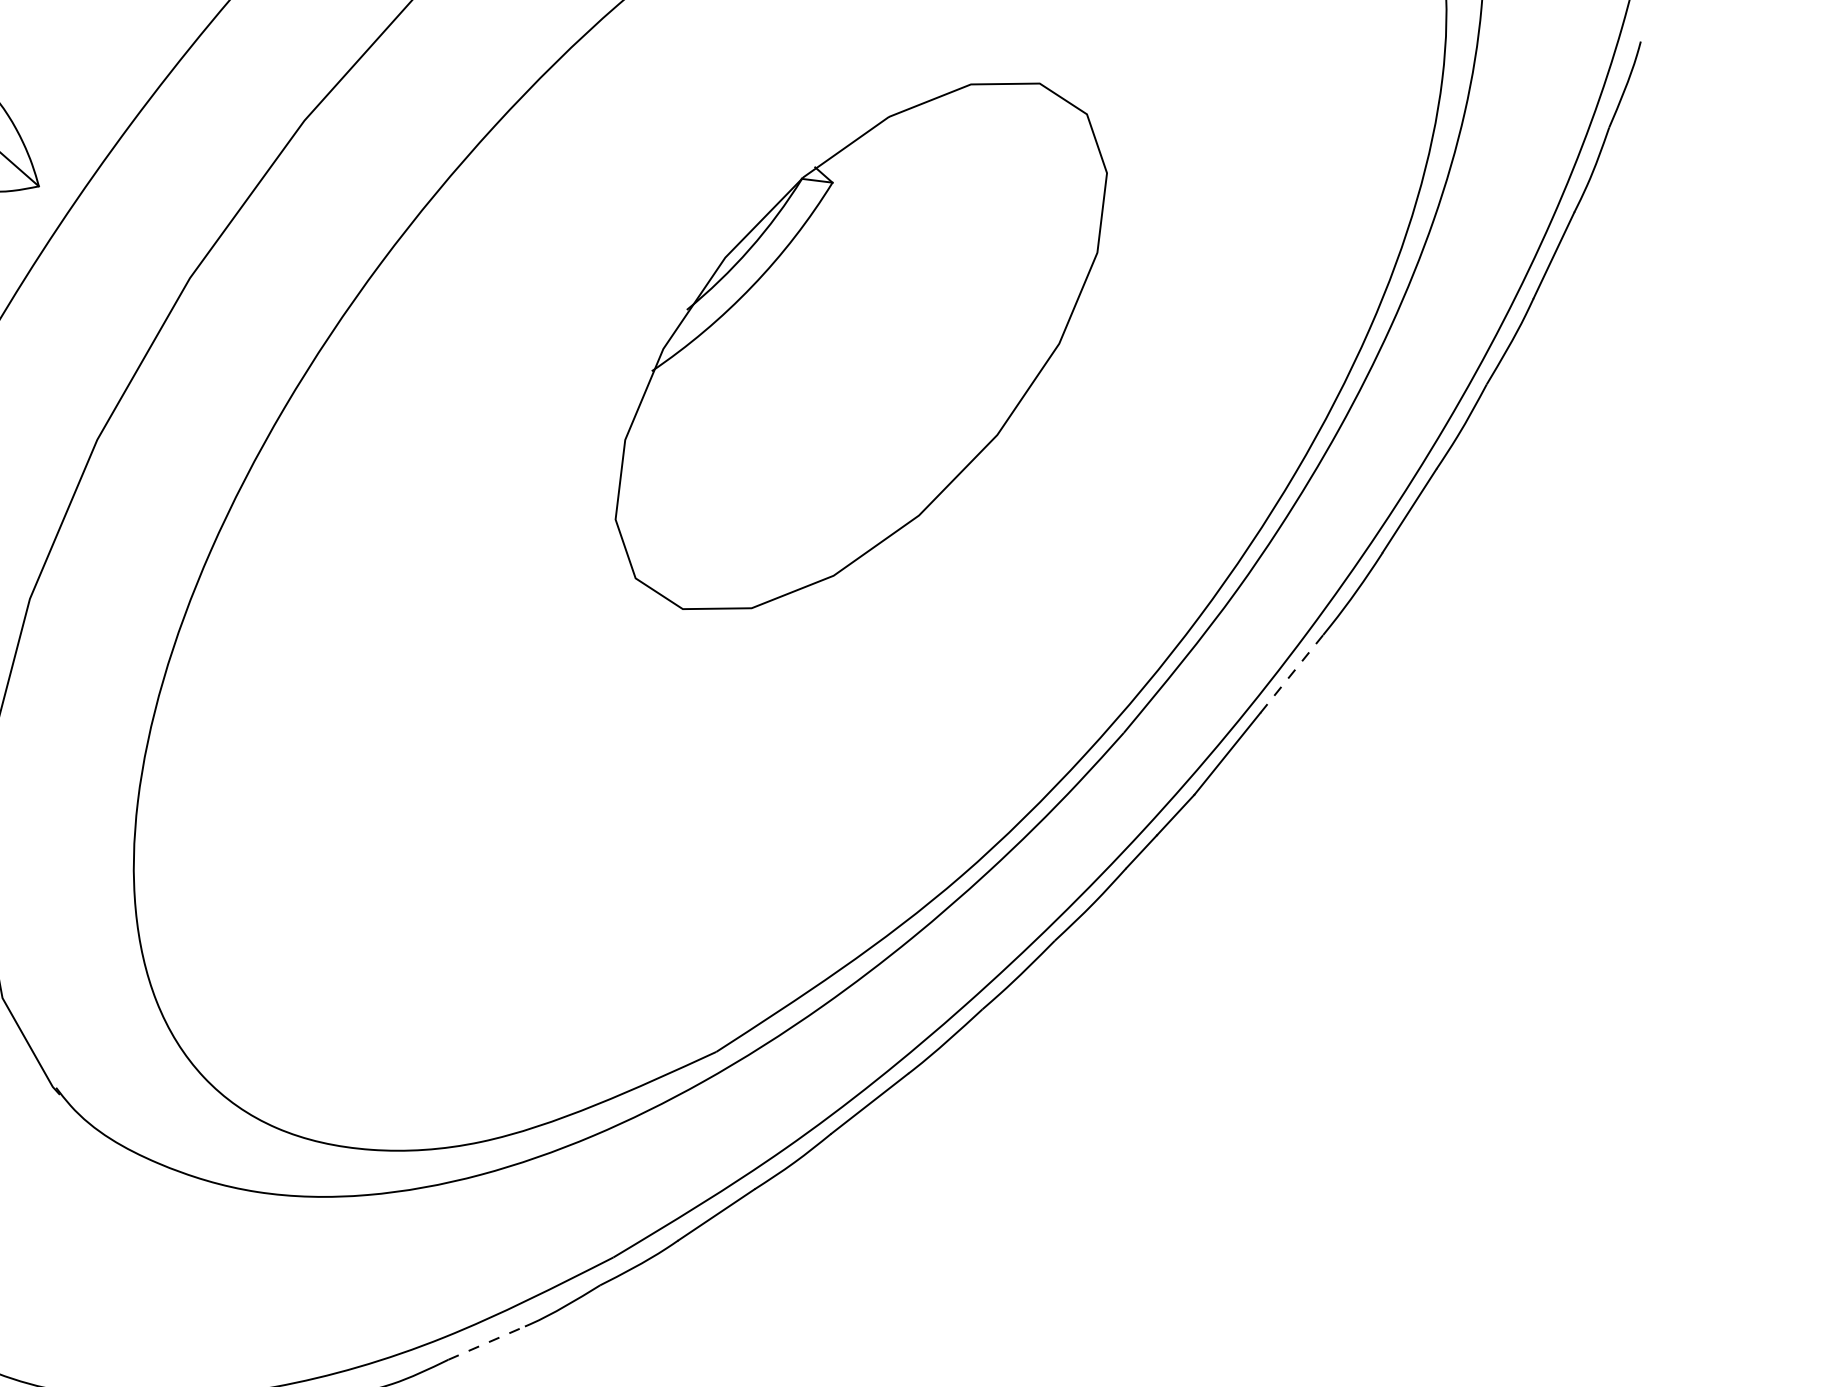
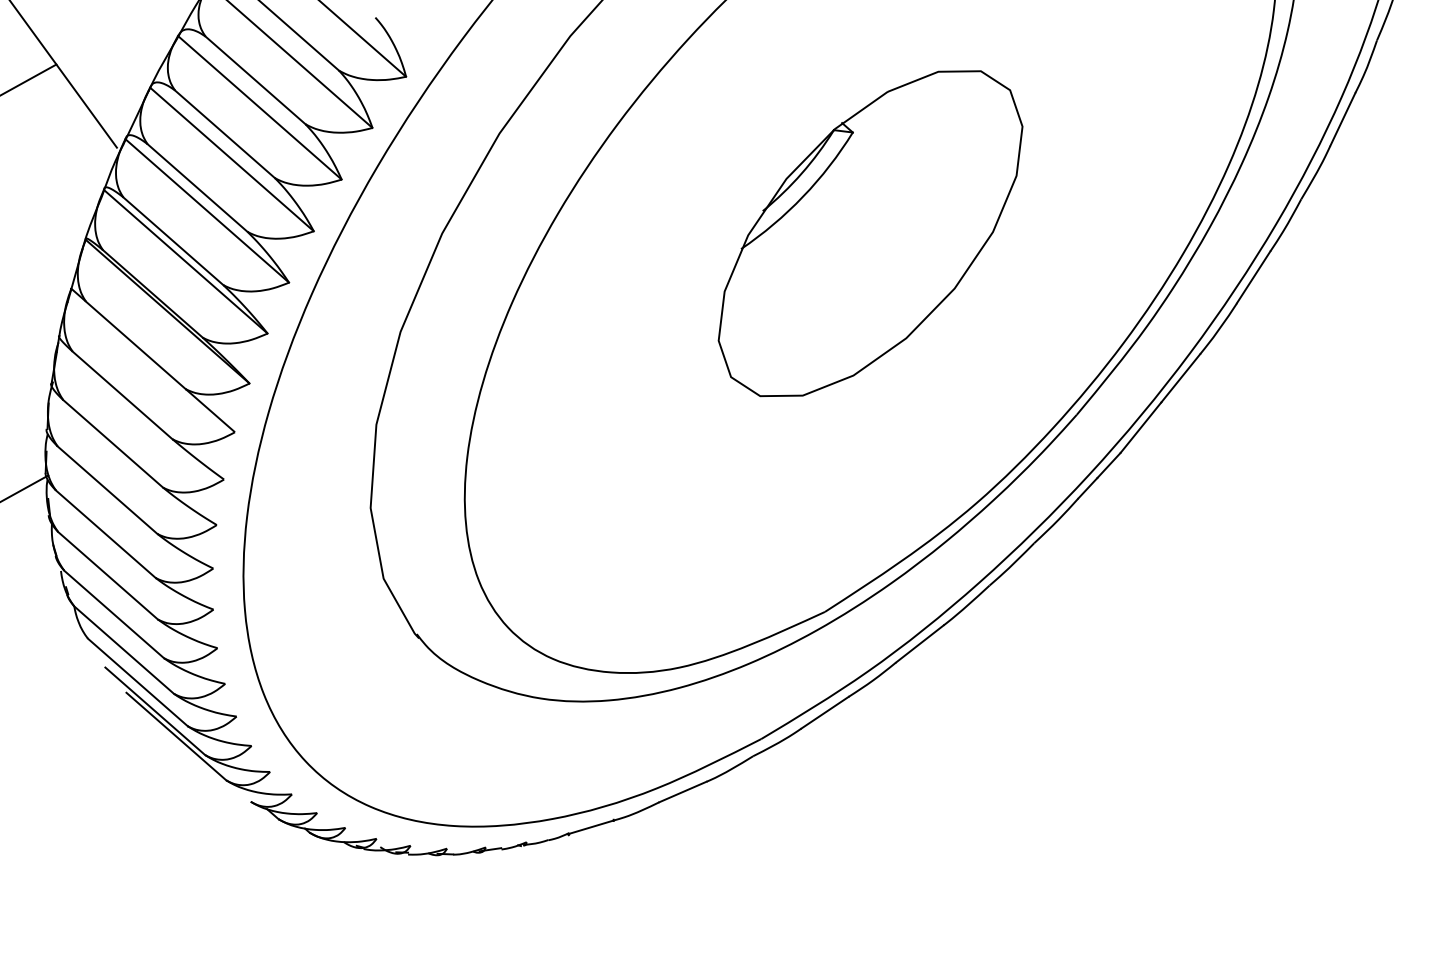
part: (861, 346) -> (870, 233), moved
line: (1291, 674) -> (1180, 378), dashed -> solid
line: (485, 1343) -> (682, 792), dashed -> solid

